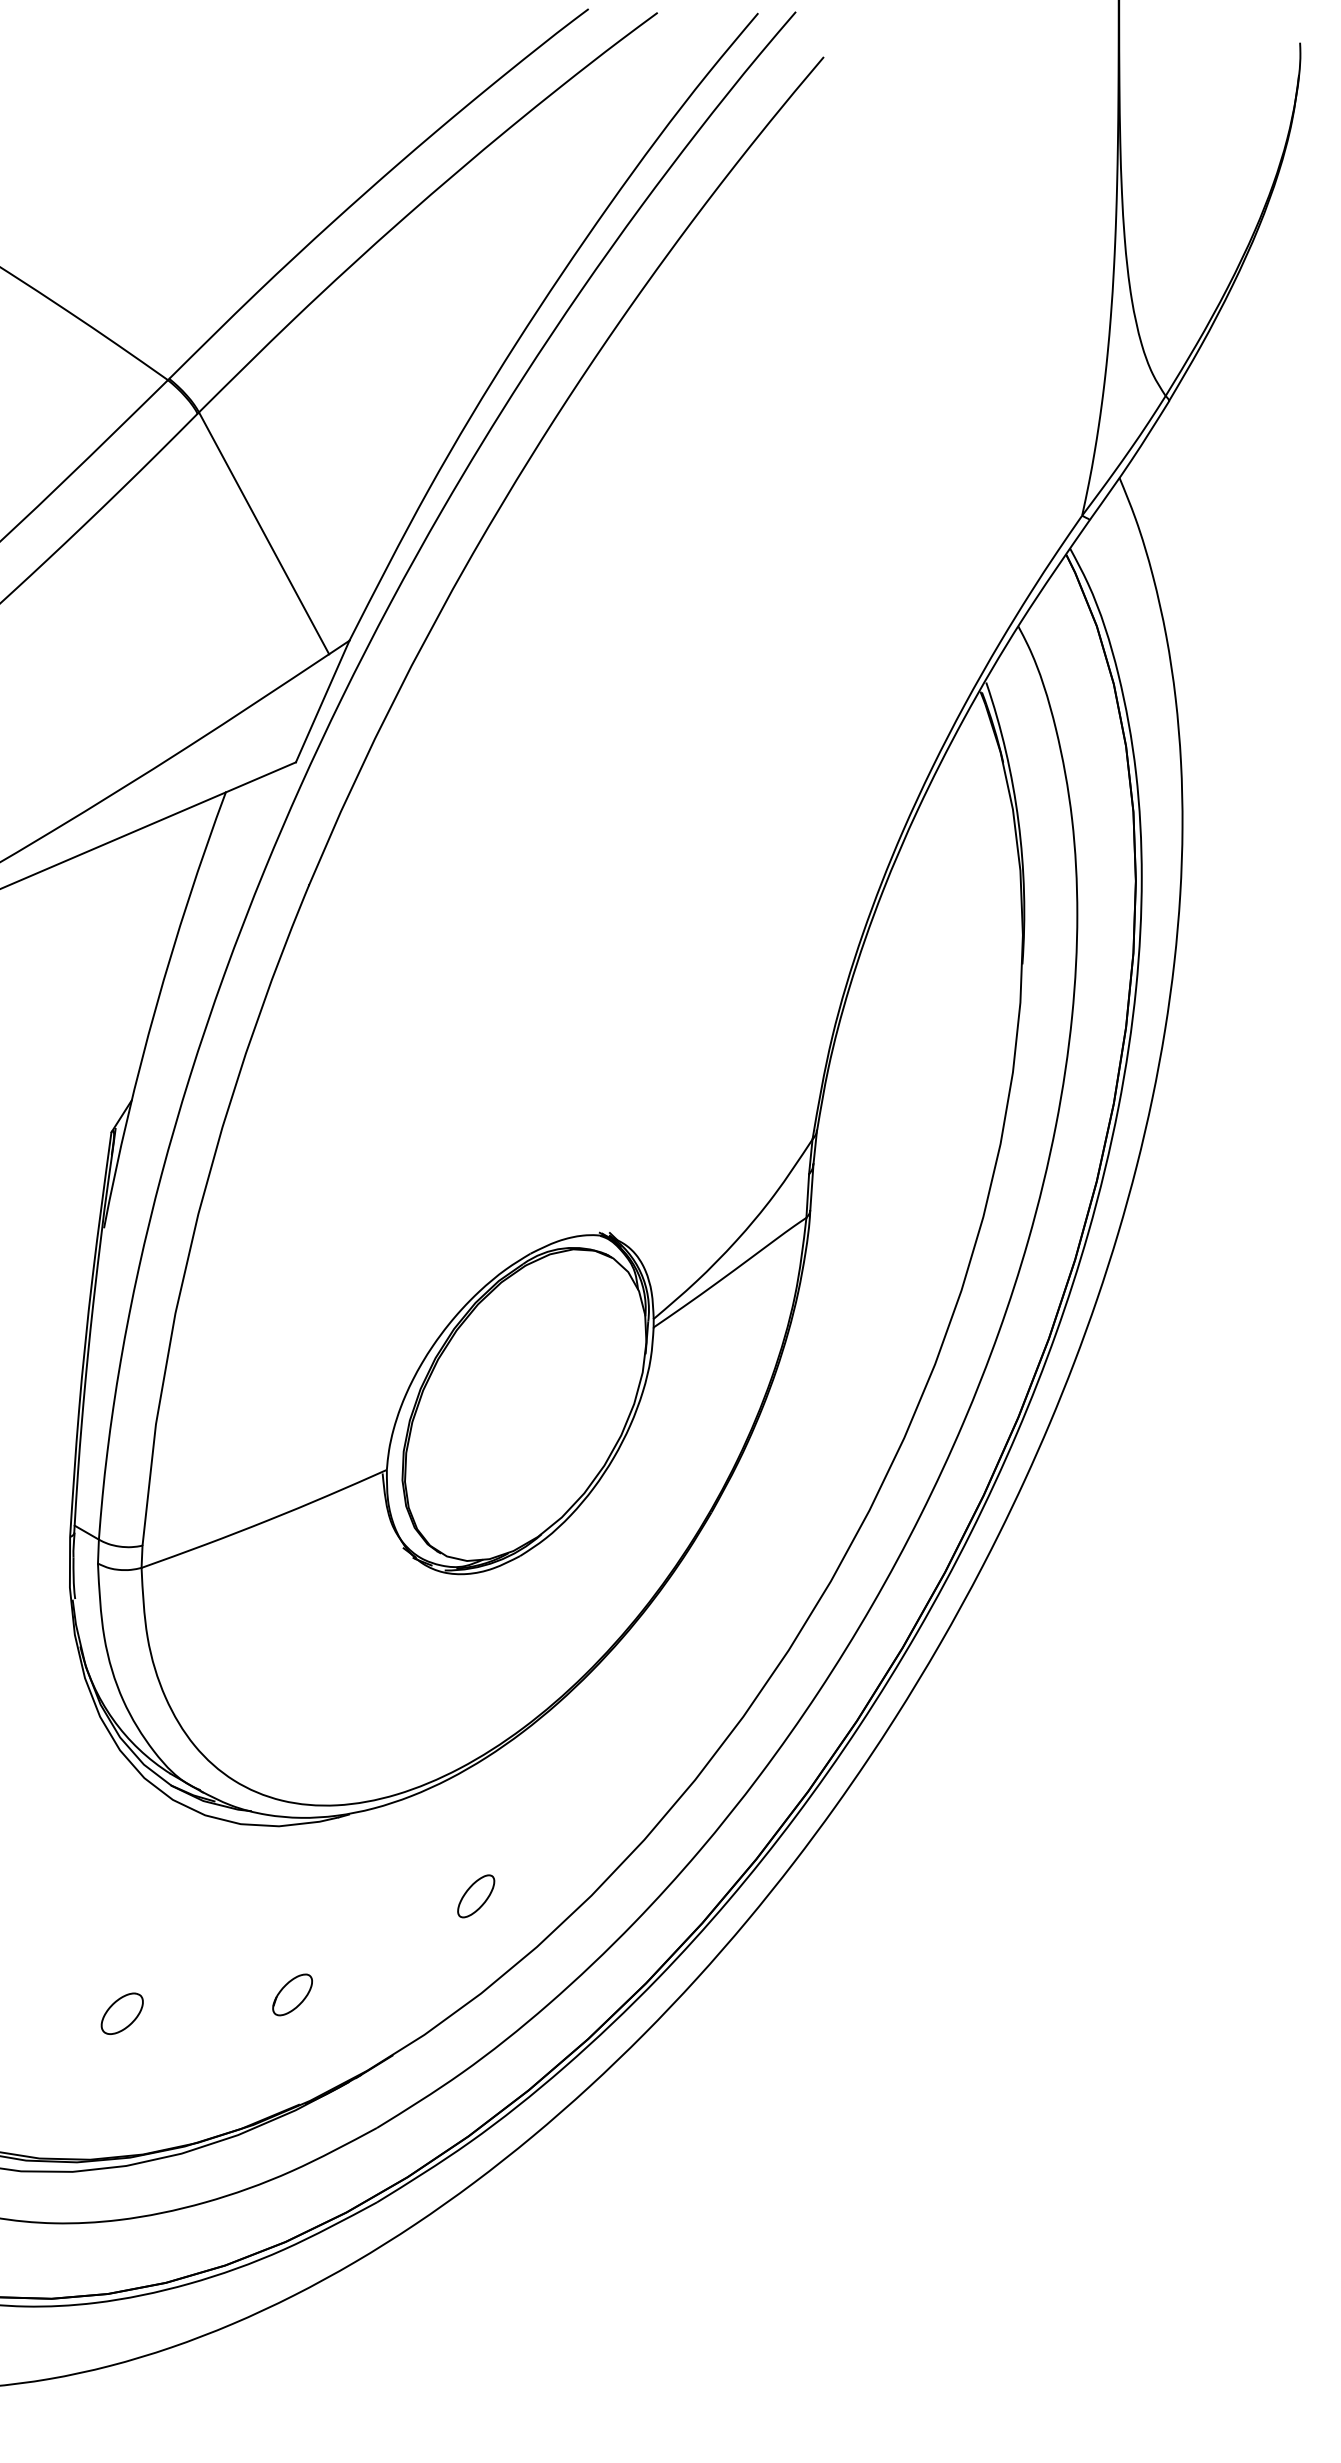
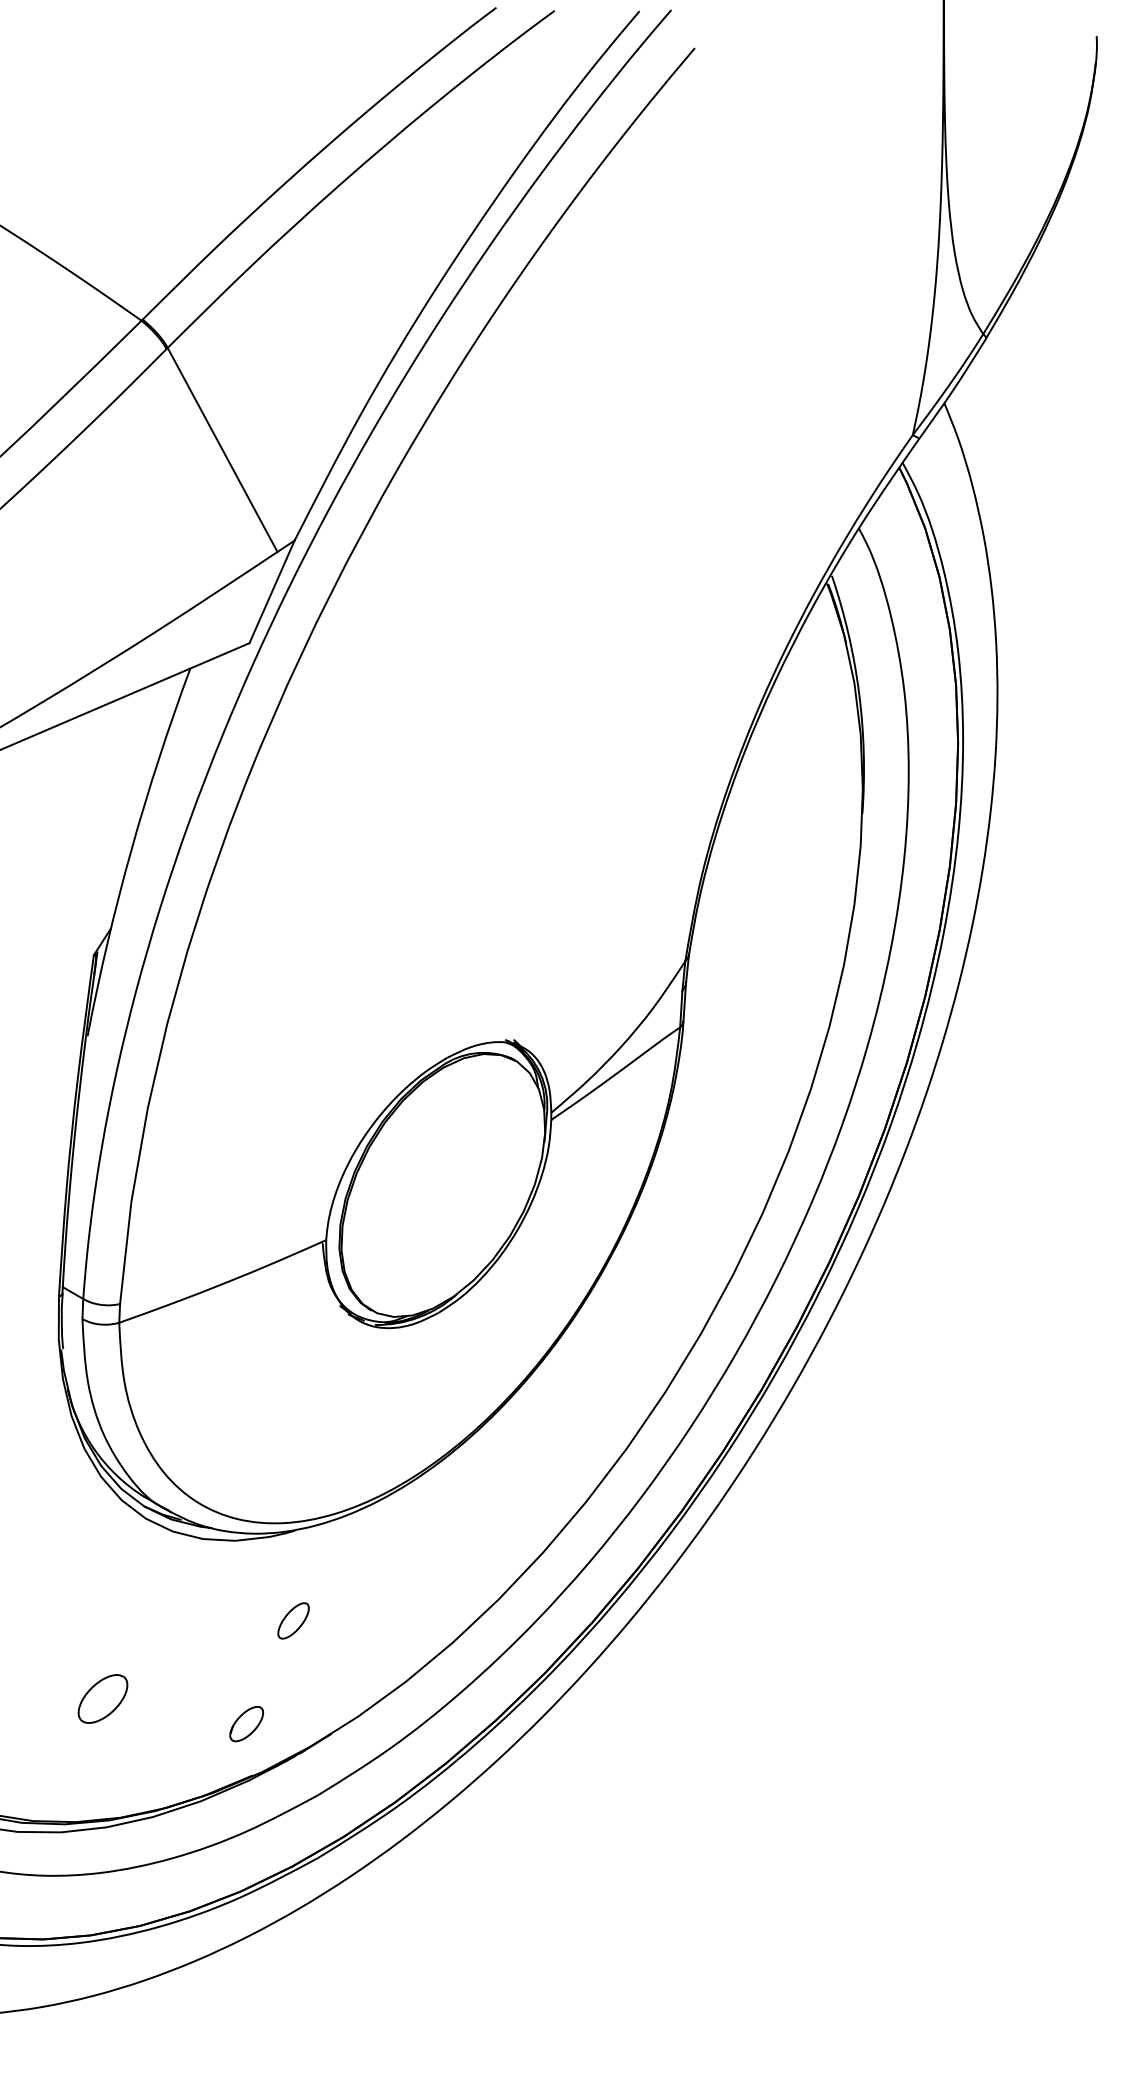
part: (476, 1895) -> (293, 1620), moved
part: (292, 1995) -> (246, 1724), moved
part: (121, 2013) -> (102, 1698), size x1.4

